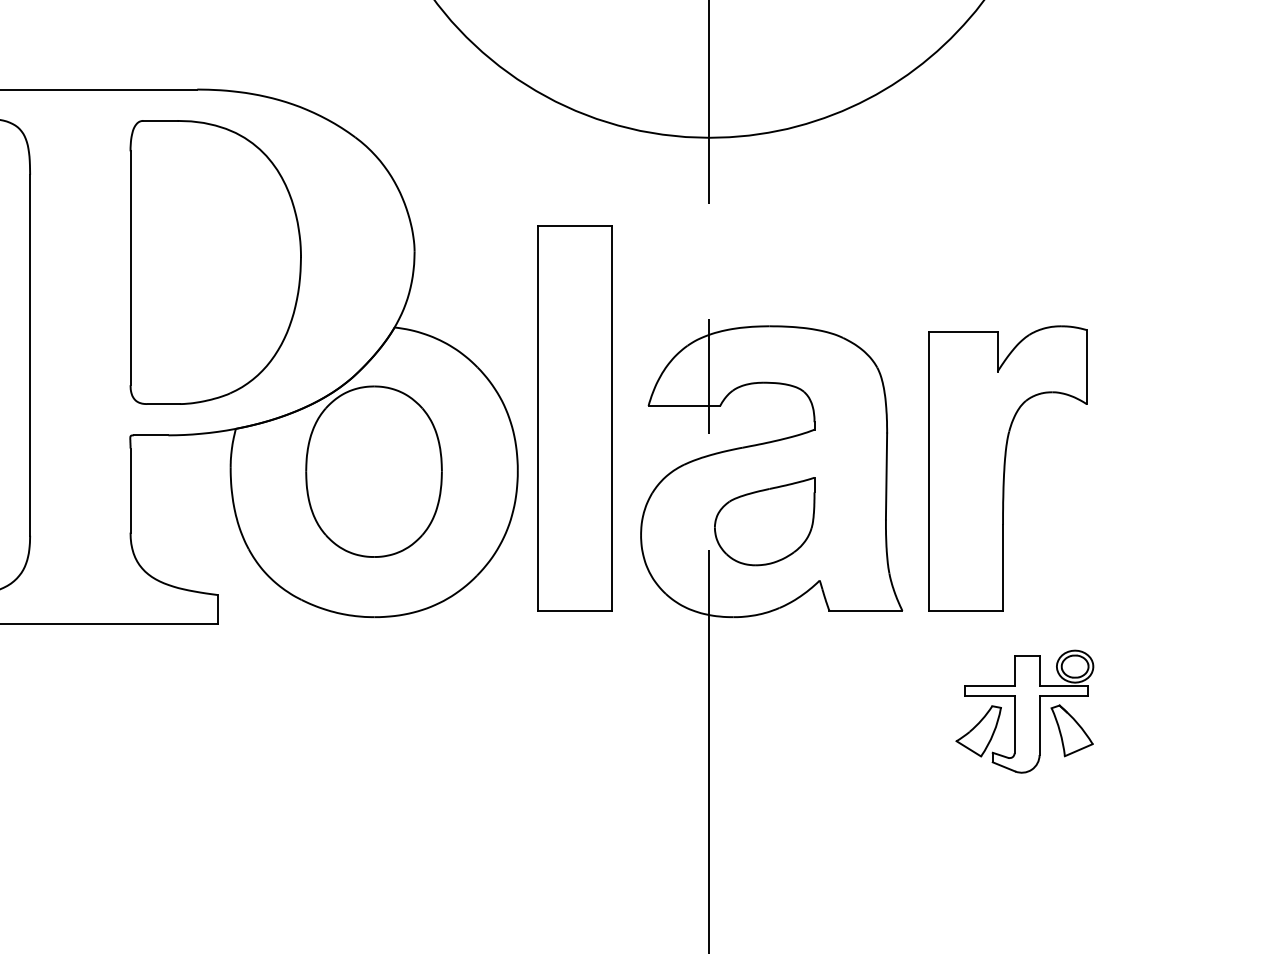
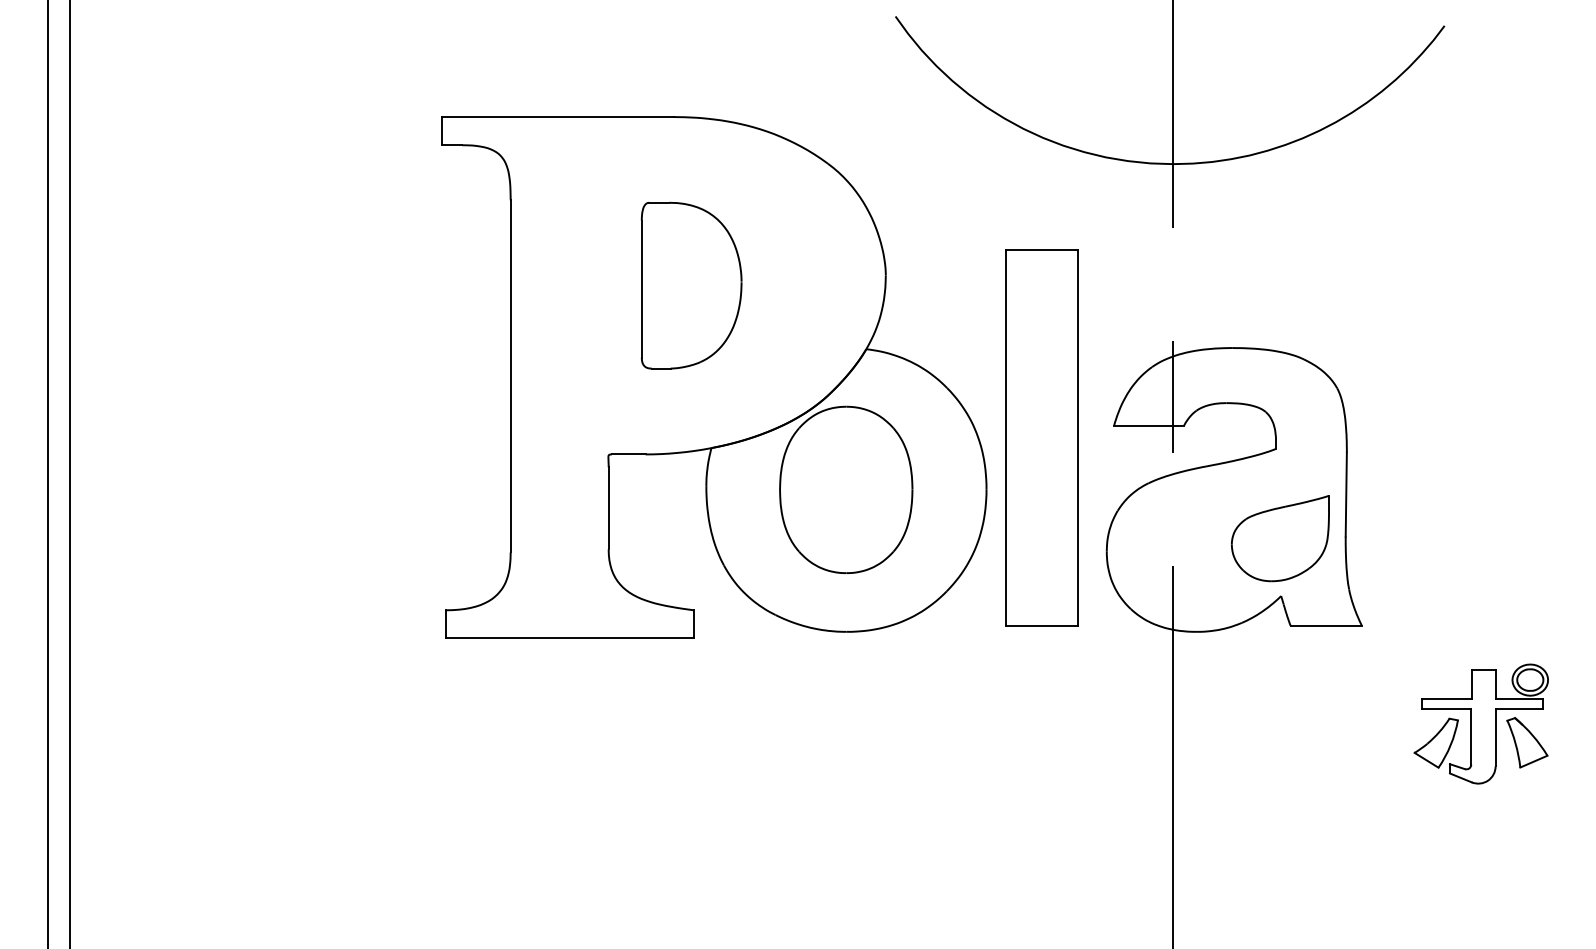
part: (215, 262) -> (691, 285), size x0.6
part: (1007, 468) -> (1464, 486), removed
part: (764, 521) -> (1280, 538), moved

